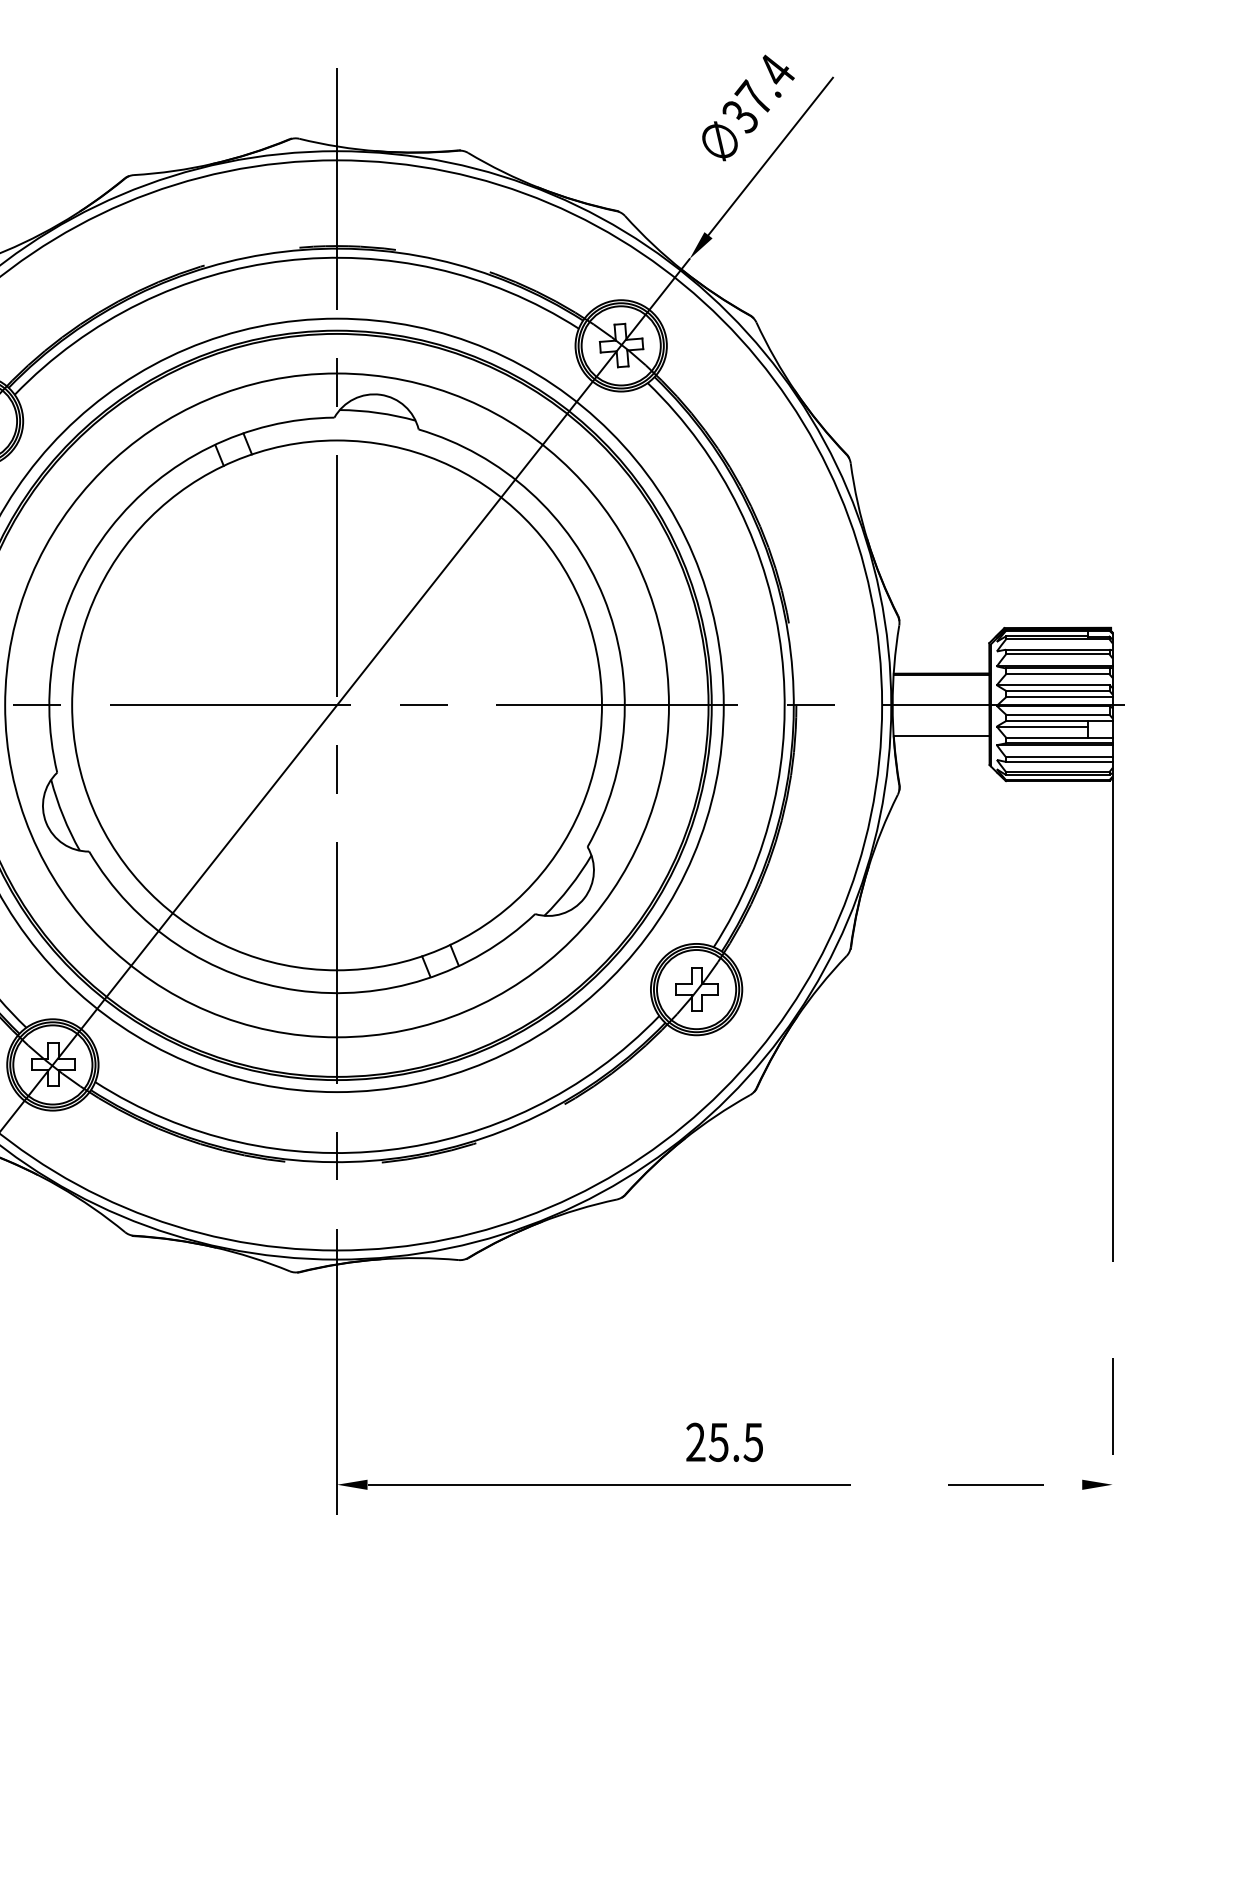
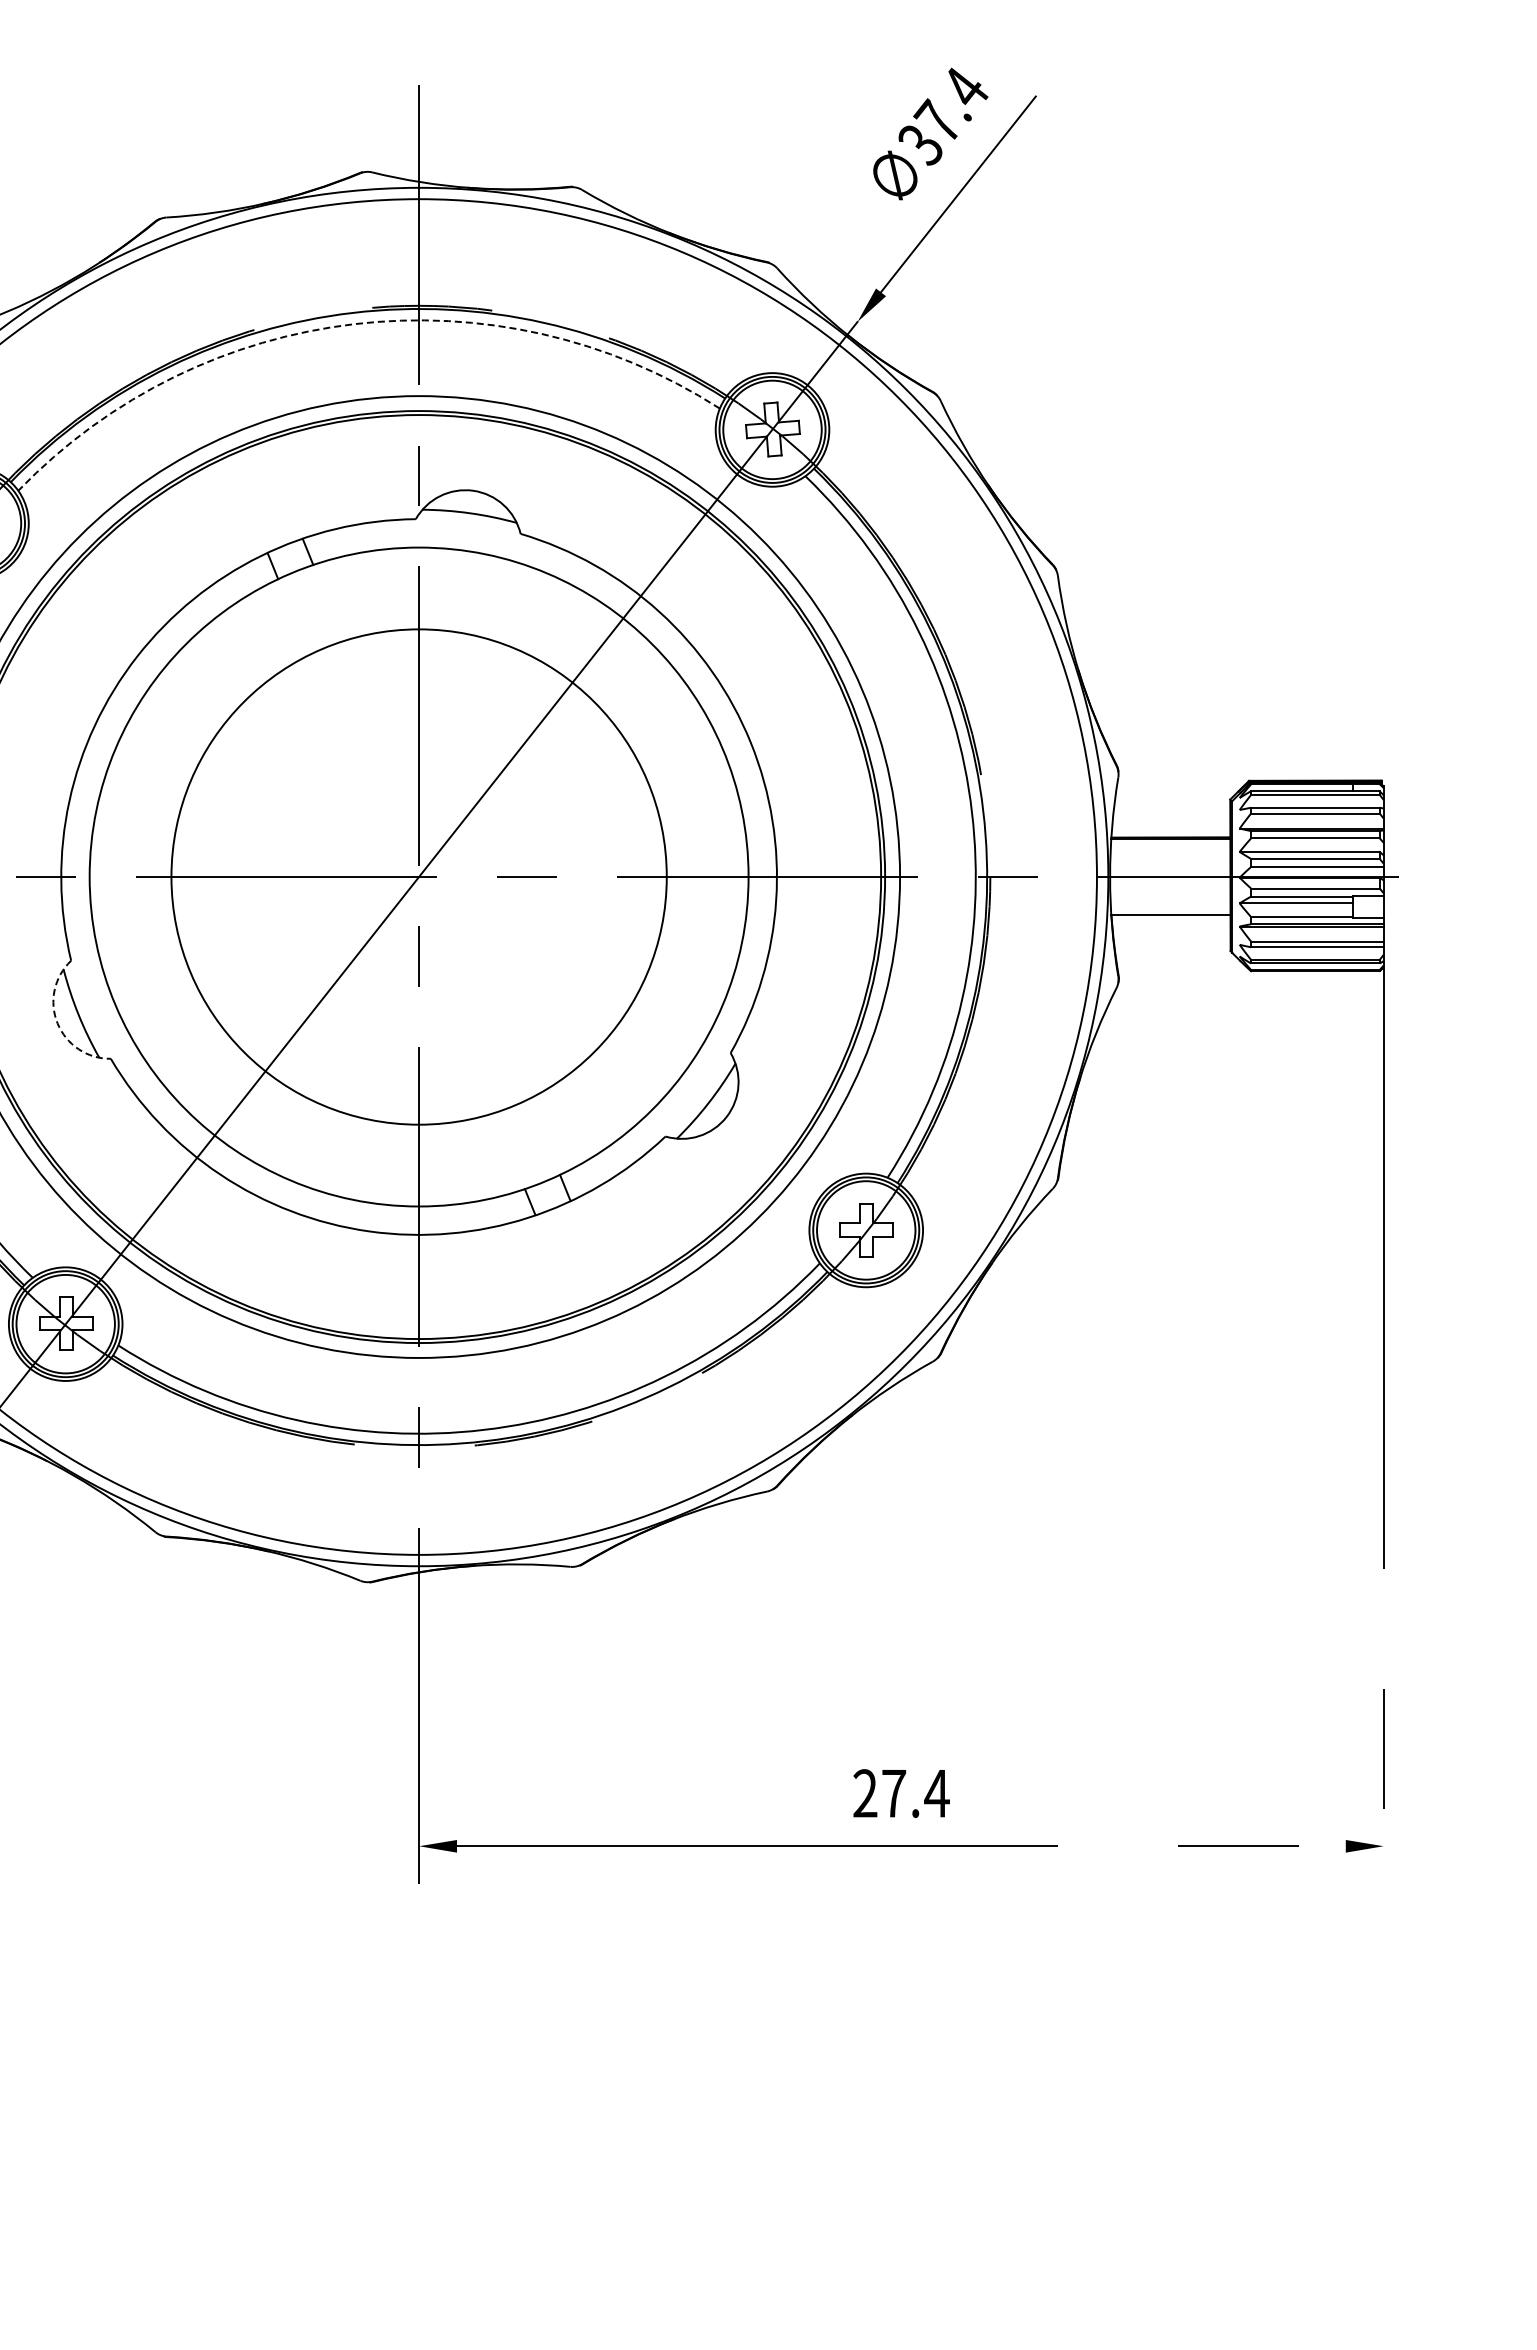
arc: (285, 261) -> (354, 324), solid -> dashed
circle: (336, 704) -> (418, 876), size x0.6
arc: (46, 823) -> (57, 1023), solid -> dashed
text: (736, 1442) -> (915, 1793), 25.5 -> 27.4

